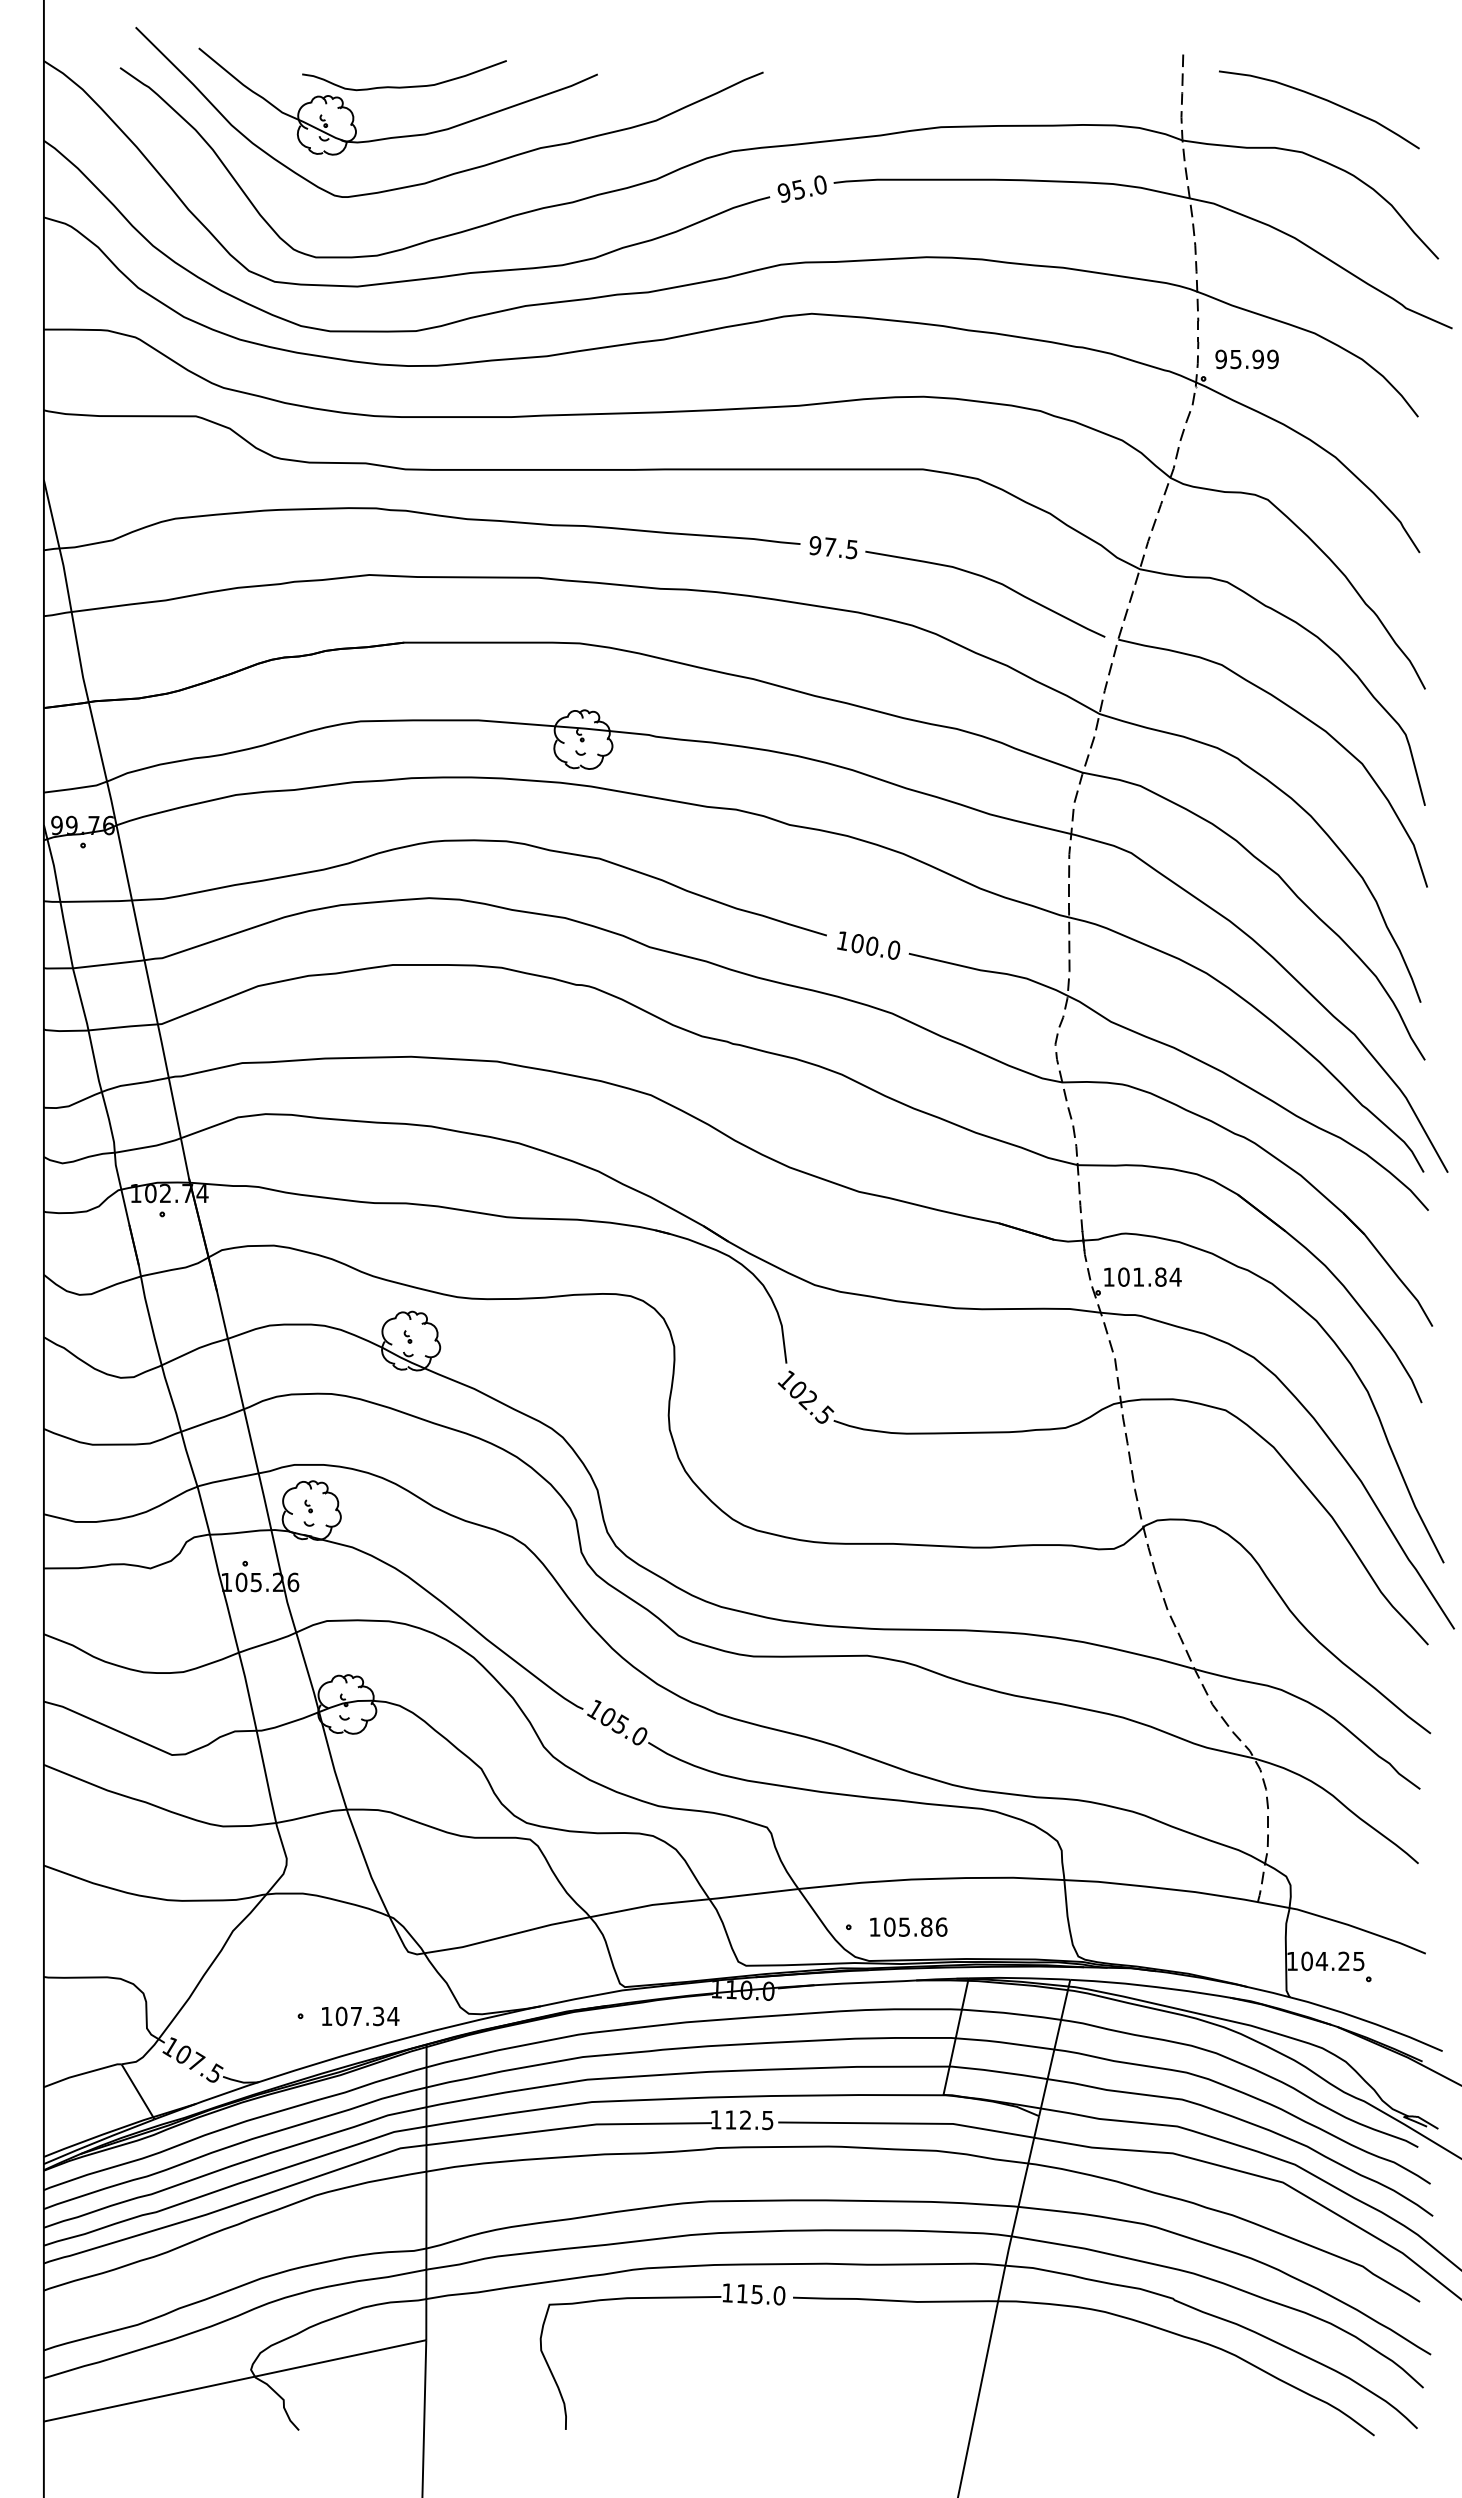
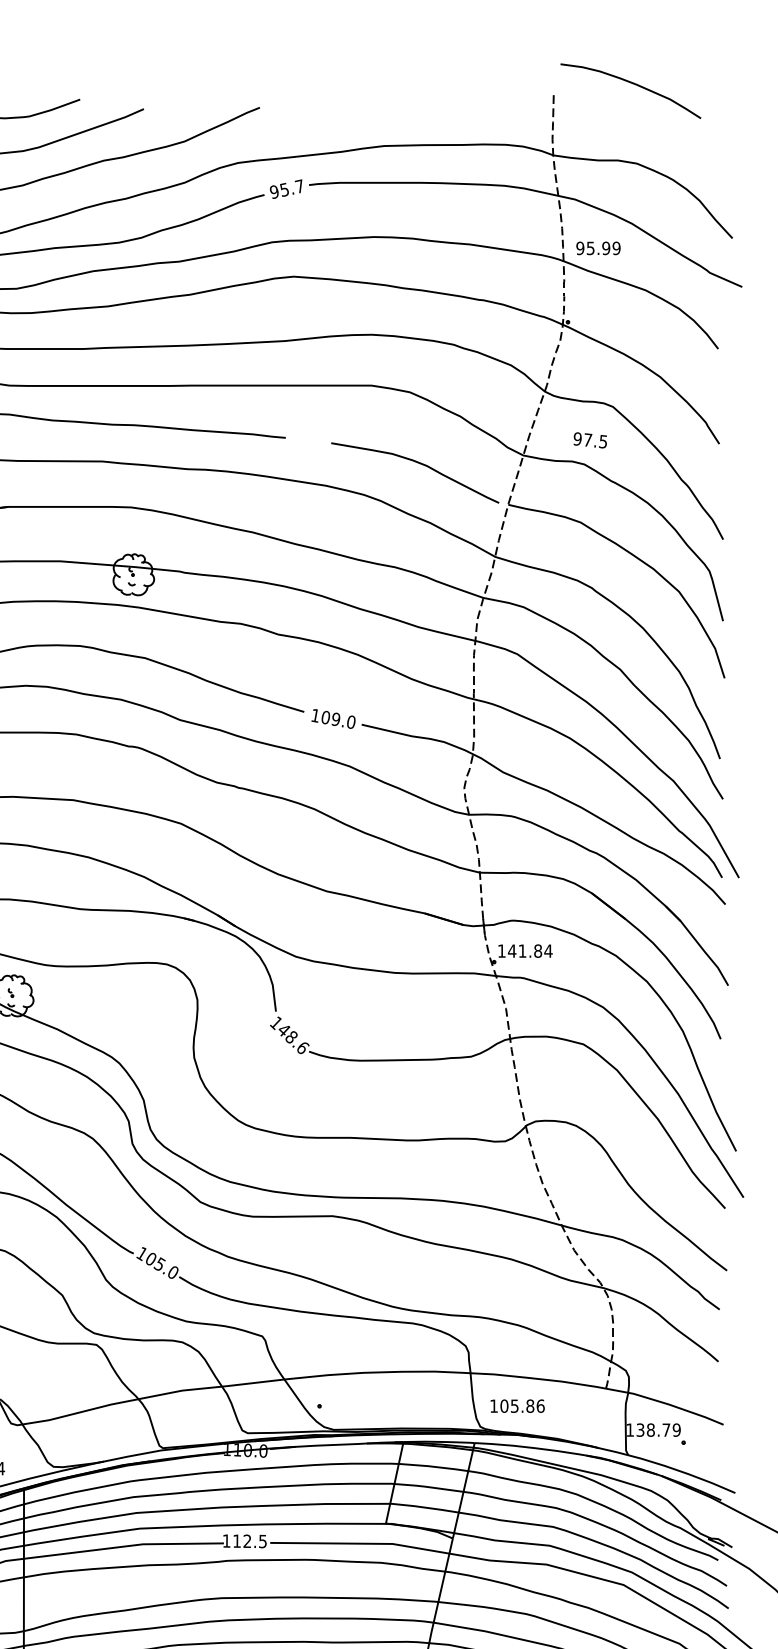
curve: (1321, 99) -> (632, 83), moved
text: (819, 184) -> (299, 186), 95.0 -> 95.7
text: (1246, 359) -> (598, 248), moved
text: (833, 547) -> (590, 440), moved
text: (872, 945) -> (336, 718), 100.0 -> 109.0
text: (1123, 1276) -> (511, 950), 101.84 -> 141.84
text: (811, 1402) -> (293, 1038), 102.5 -> 148.6
text: (908, 1926) -> (517, 1405), moved
text: (1332, 1961) -> (658, 1430), 104.25 -> 138.79

